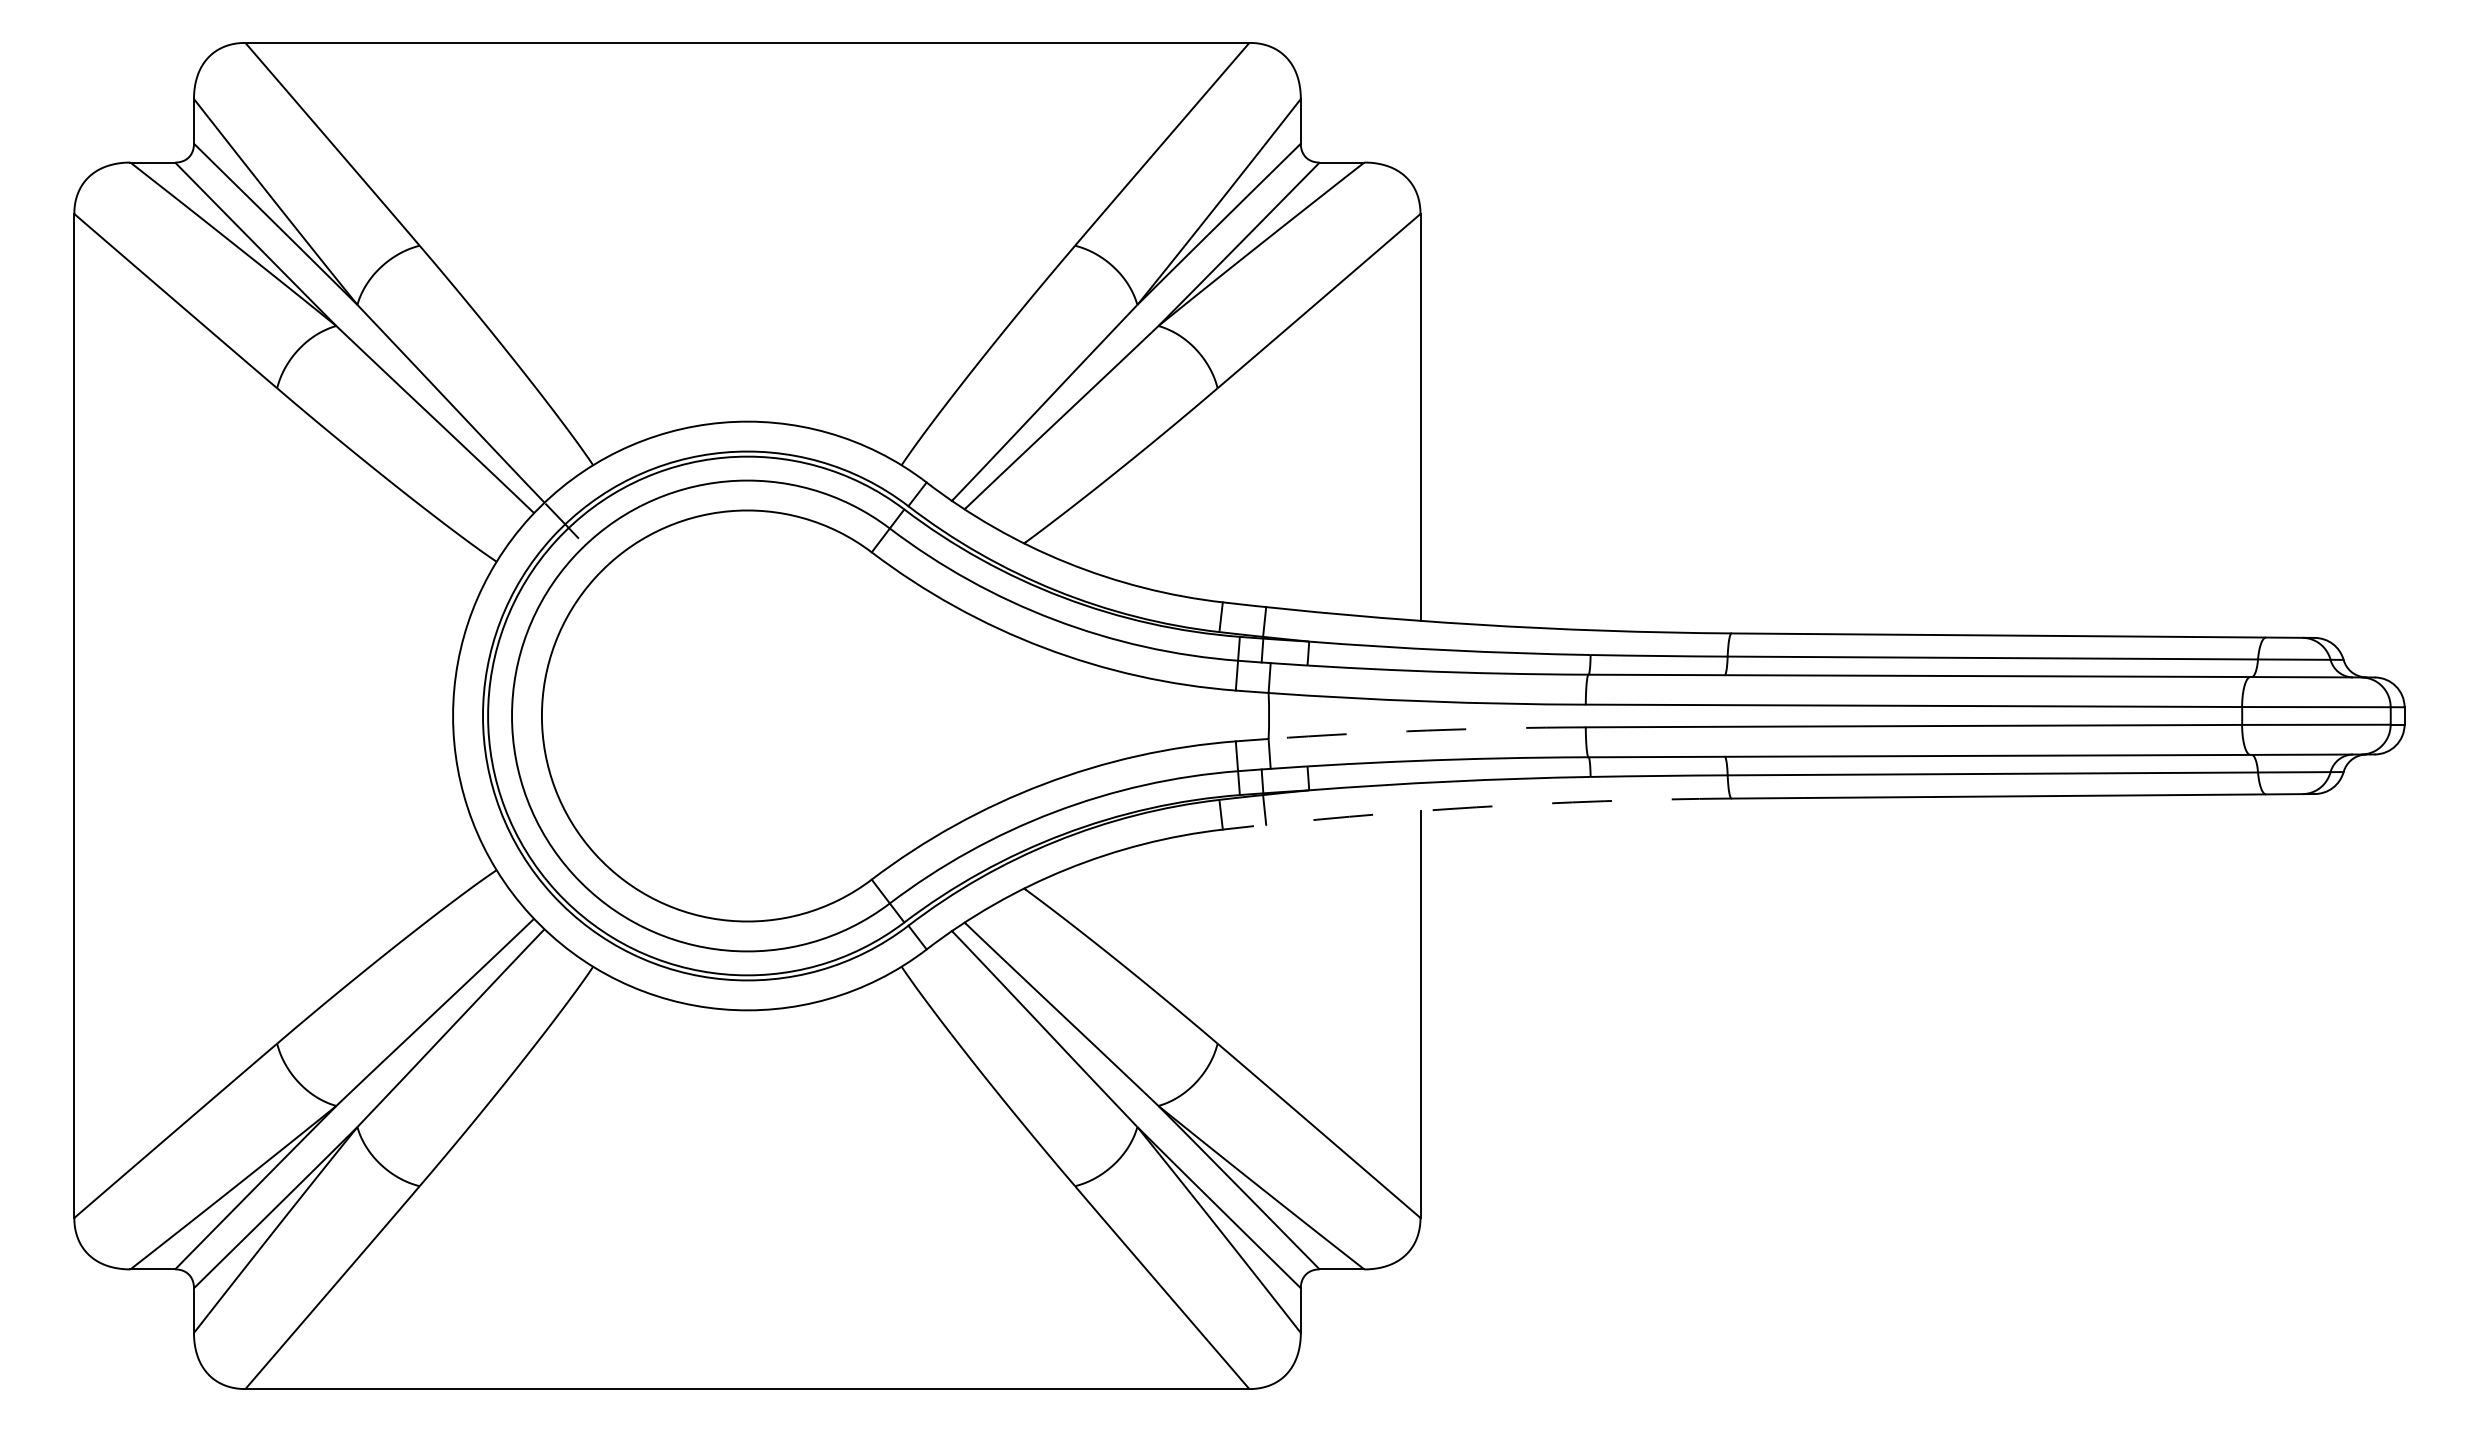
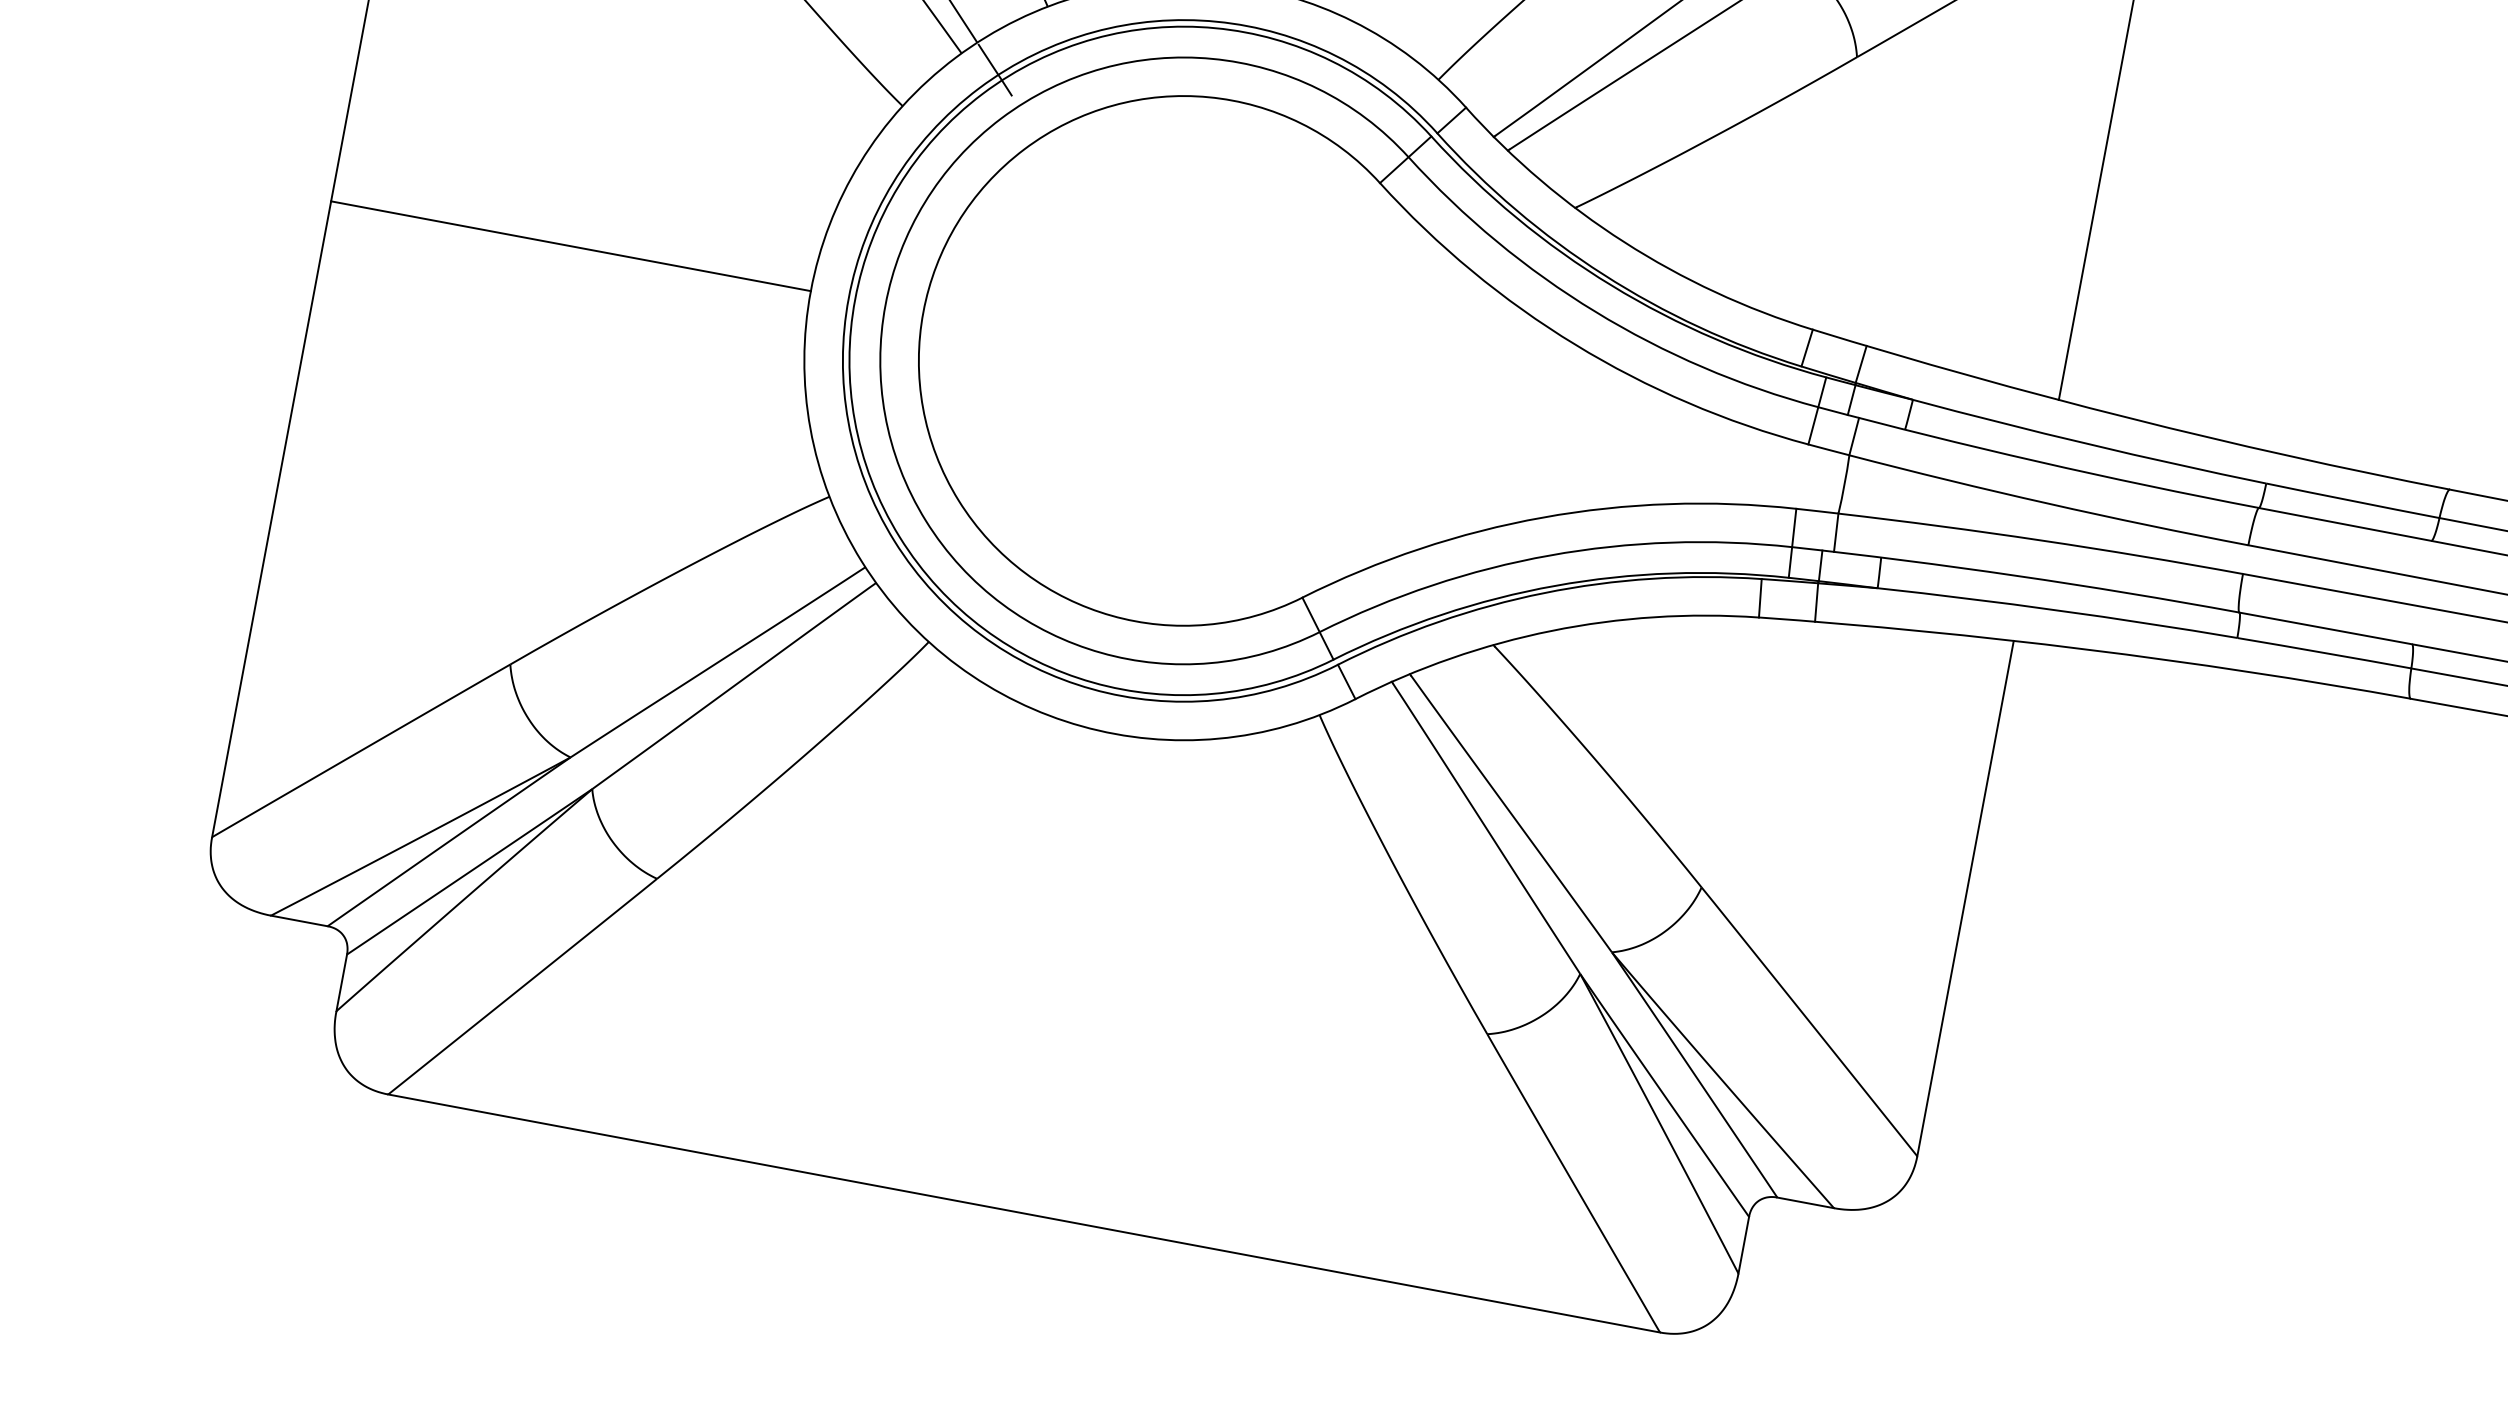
line: (263, 716) -> (570, 246), added
arc: (1427, 730) -> (2041, 540), dashed -> solid
arc: (1476, 807) -> (2085, 649), dashed -> solid

